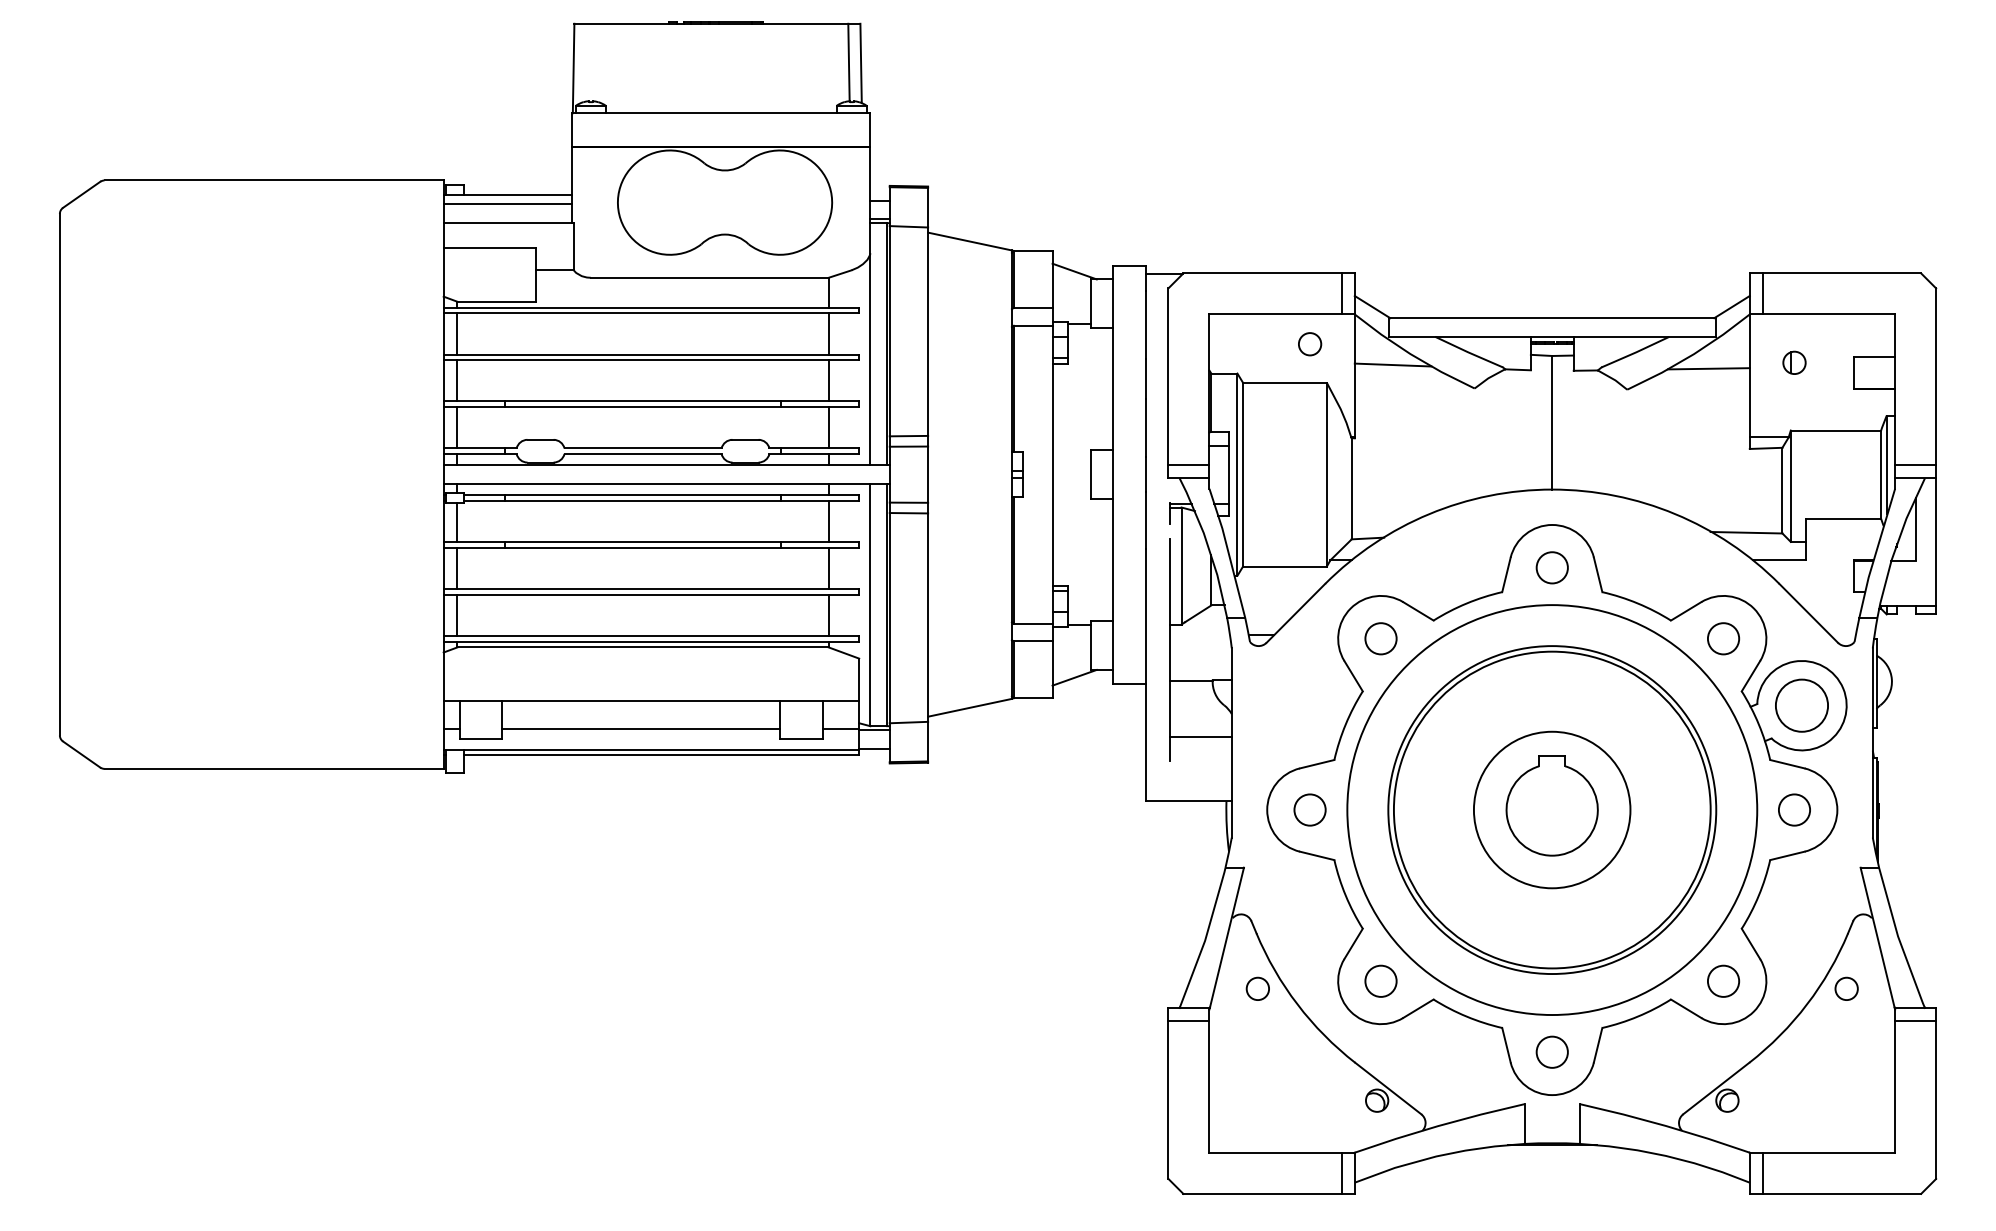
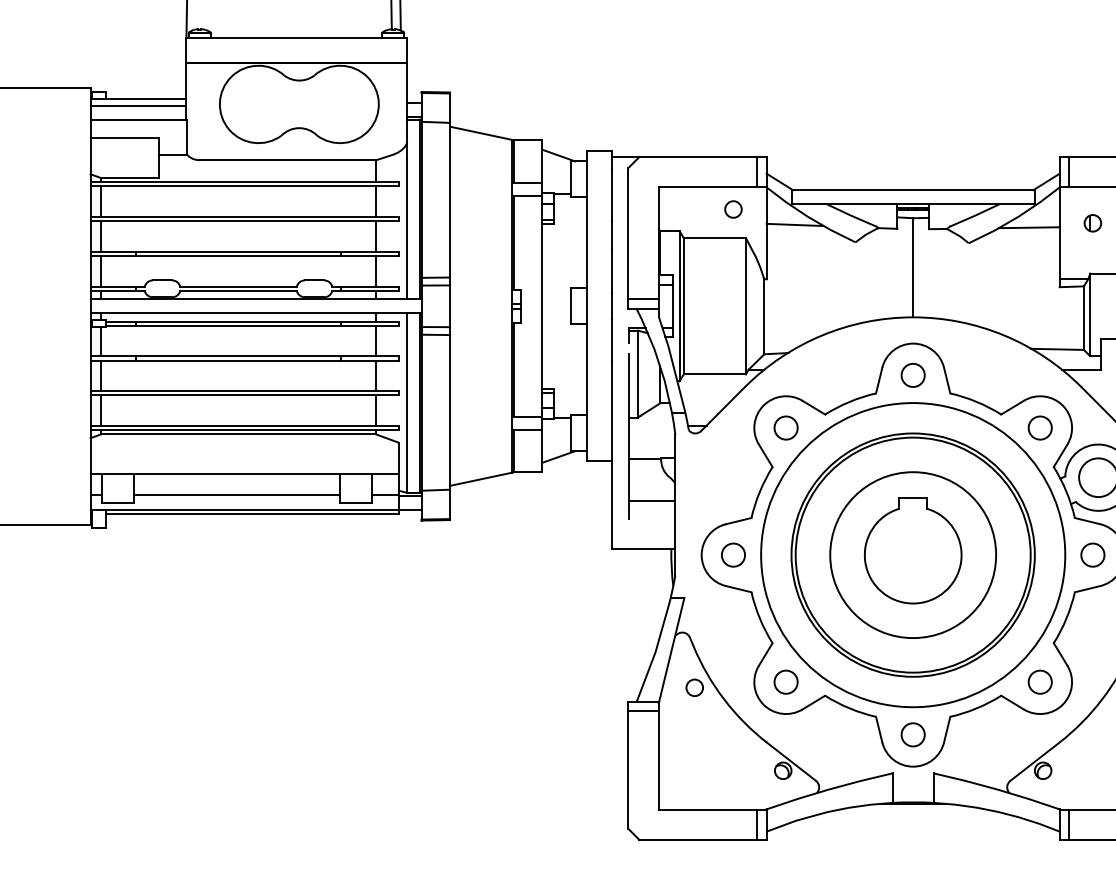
part: (1551, 809) -> (912, 554), size x1.43

